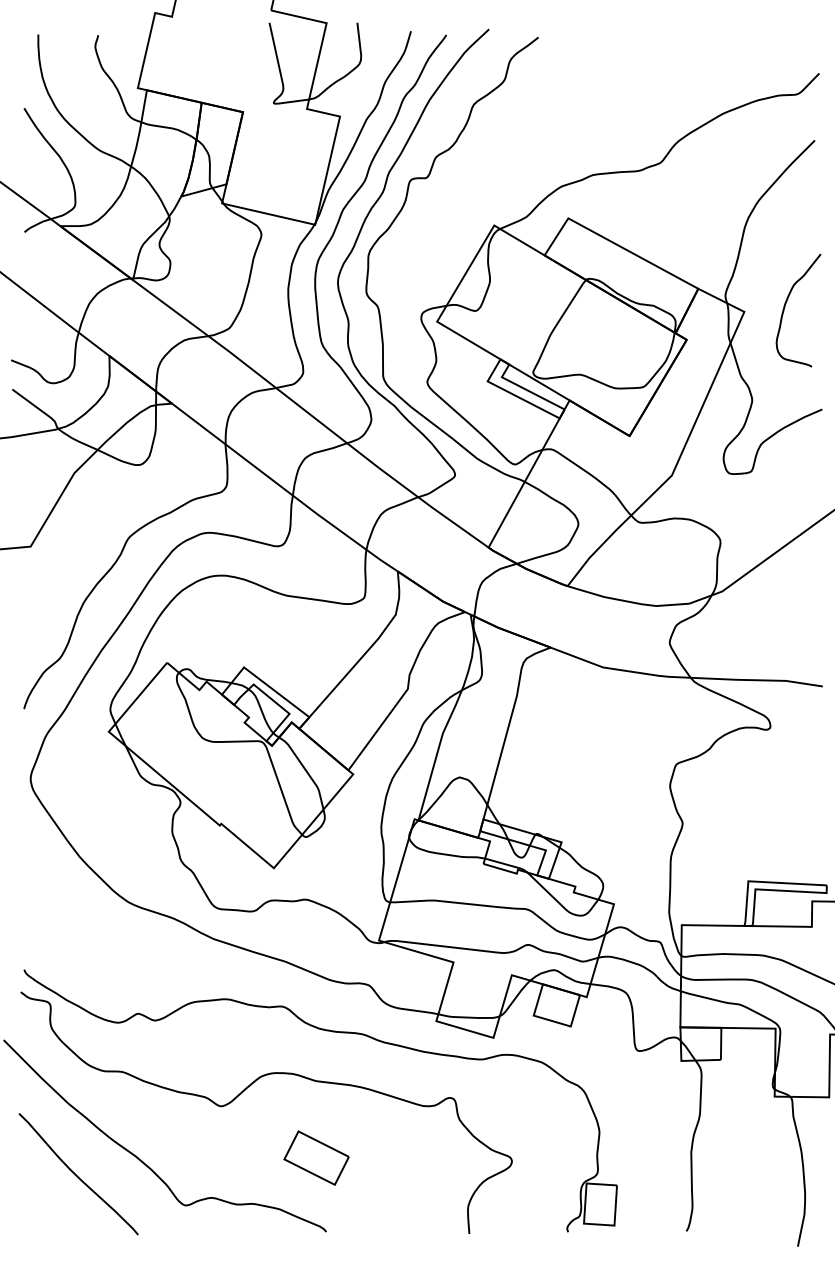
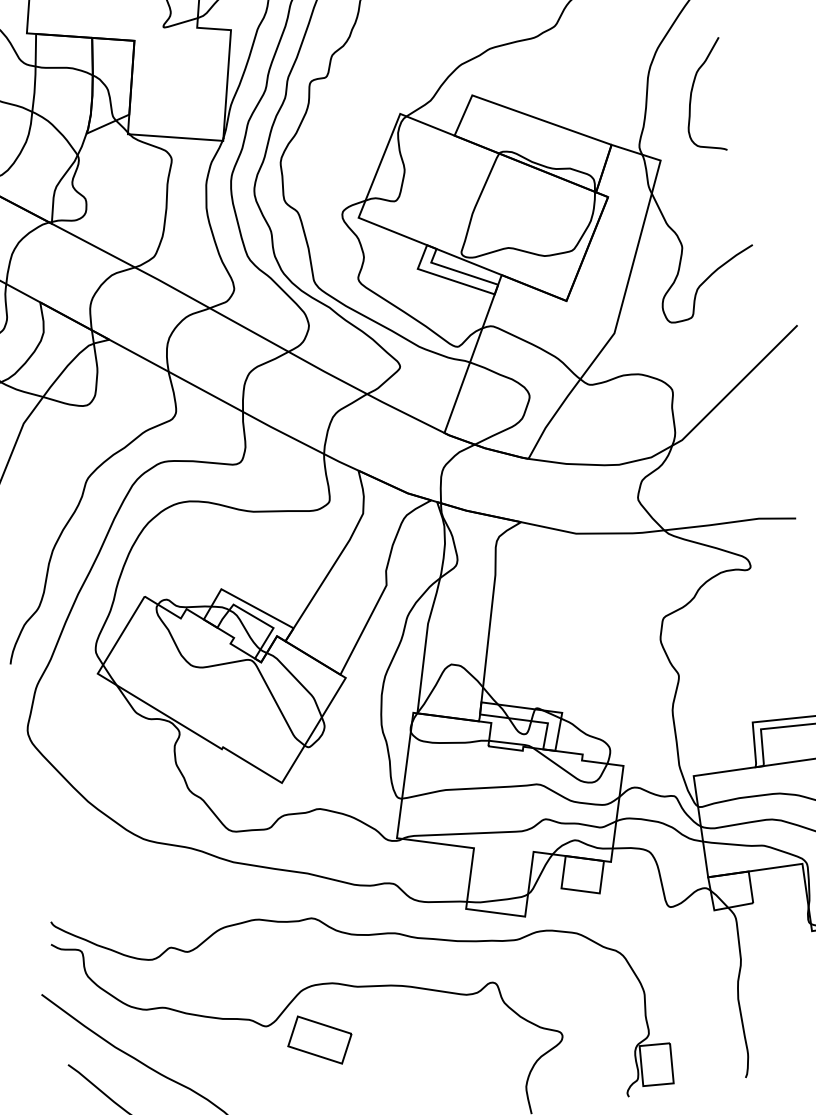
curve: (785, 307) -> (692, 95), moved
part: (316, 1157) -> (319, 1039), moved

